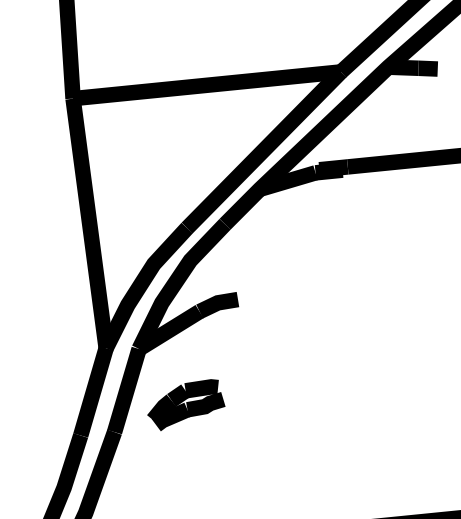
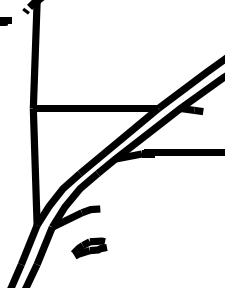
part: (186, 405) -> (89, 248), moved

